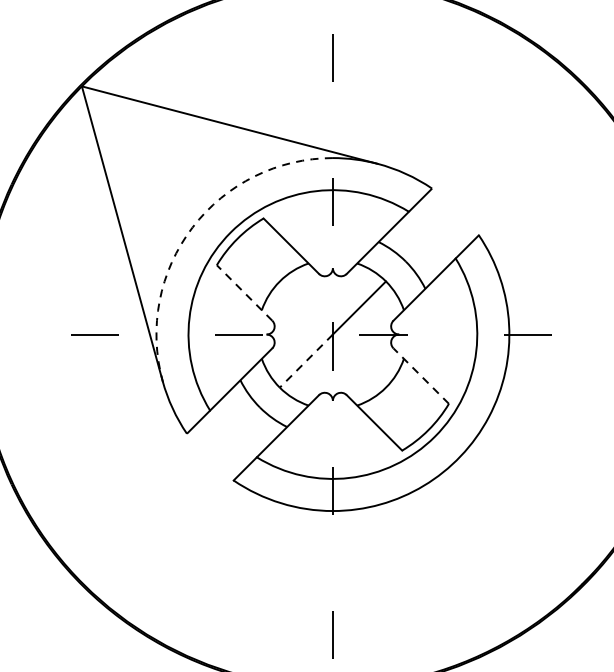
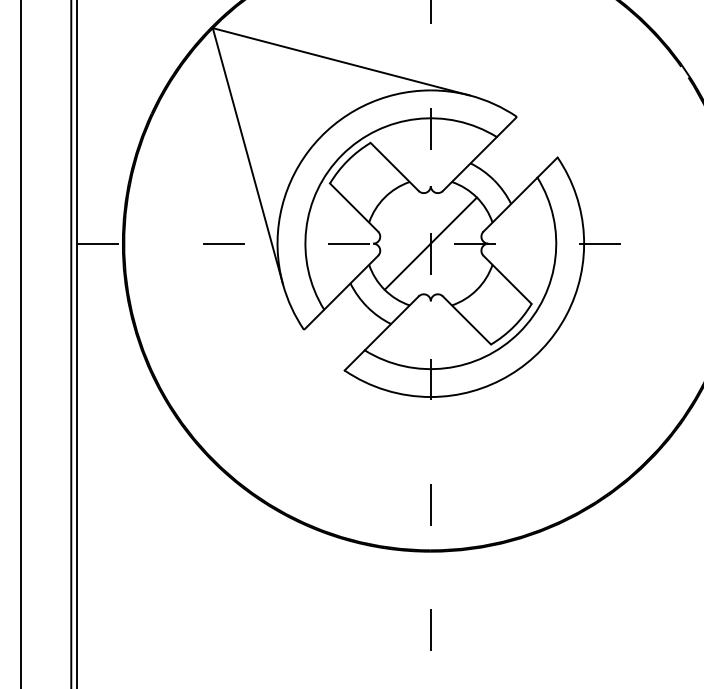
arc: (192, 227) -> (308, 150), dashed -> solid
line: (243, 292) -> (353, 207), dashed -> solid
line: (306, 360) -> (407, 266), dashed -> solid
line: (421, 375) -> (507, 279), dashed -> solid

